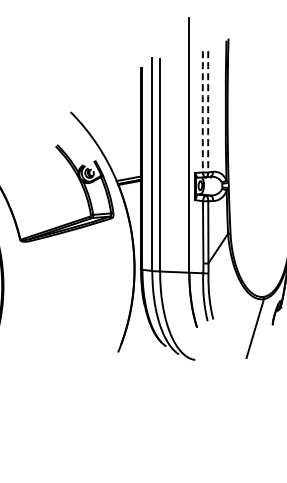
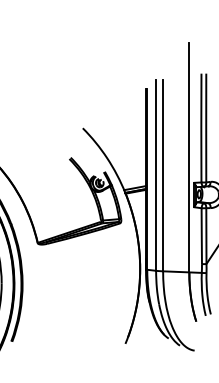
arc: (202, 111) -> (201, 127), dashed -> solid
arc: (208, 111) -> (206, 127), dashed -> solid

